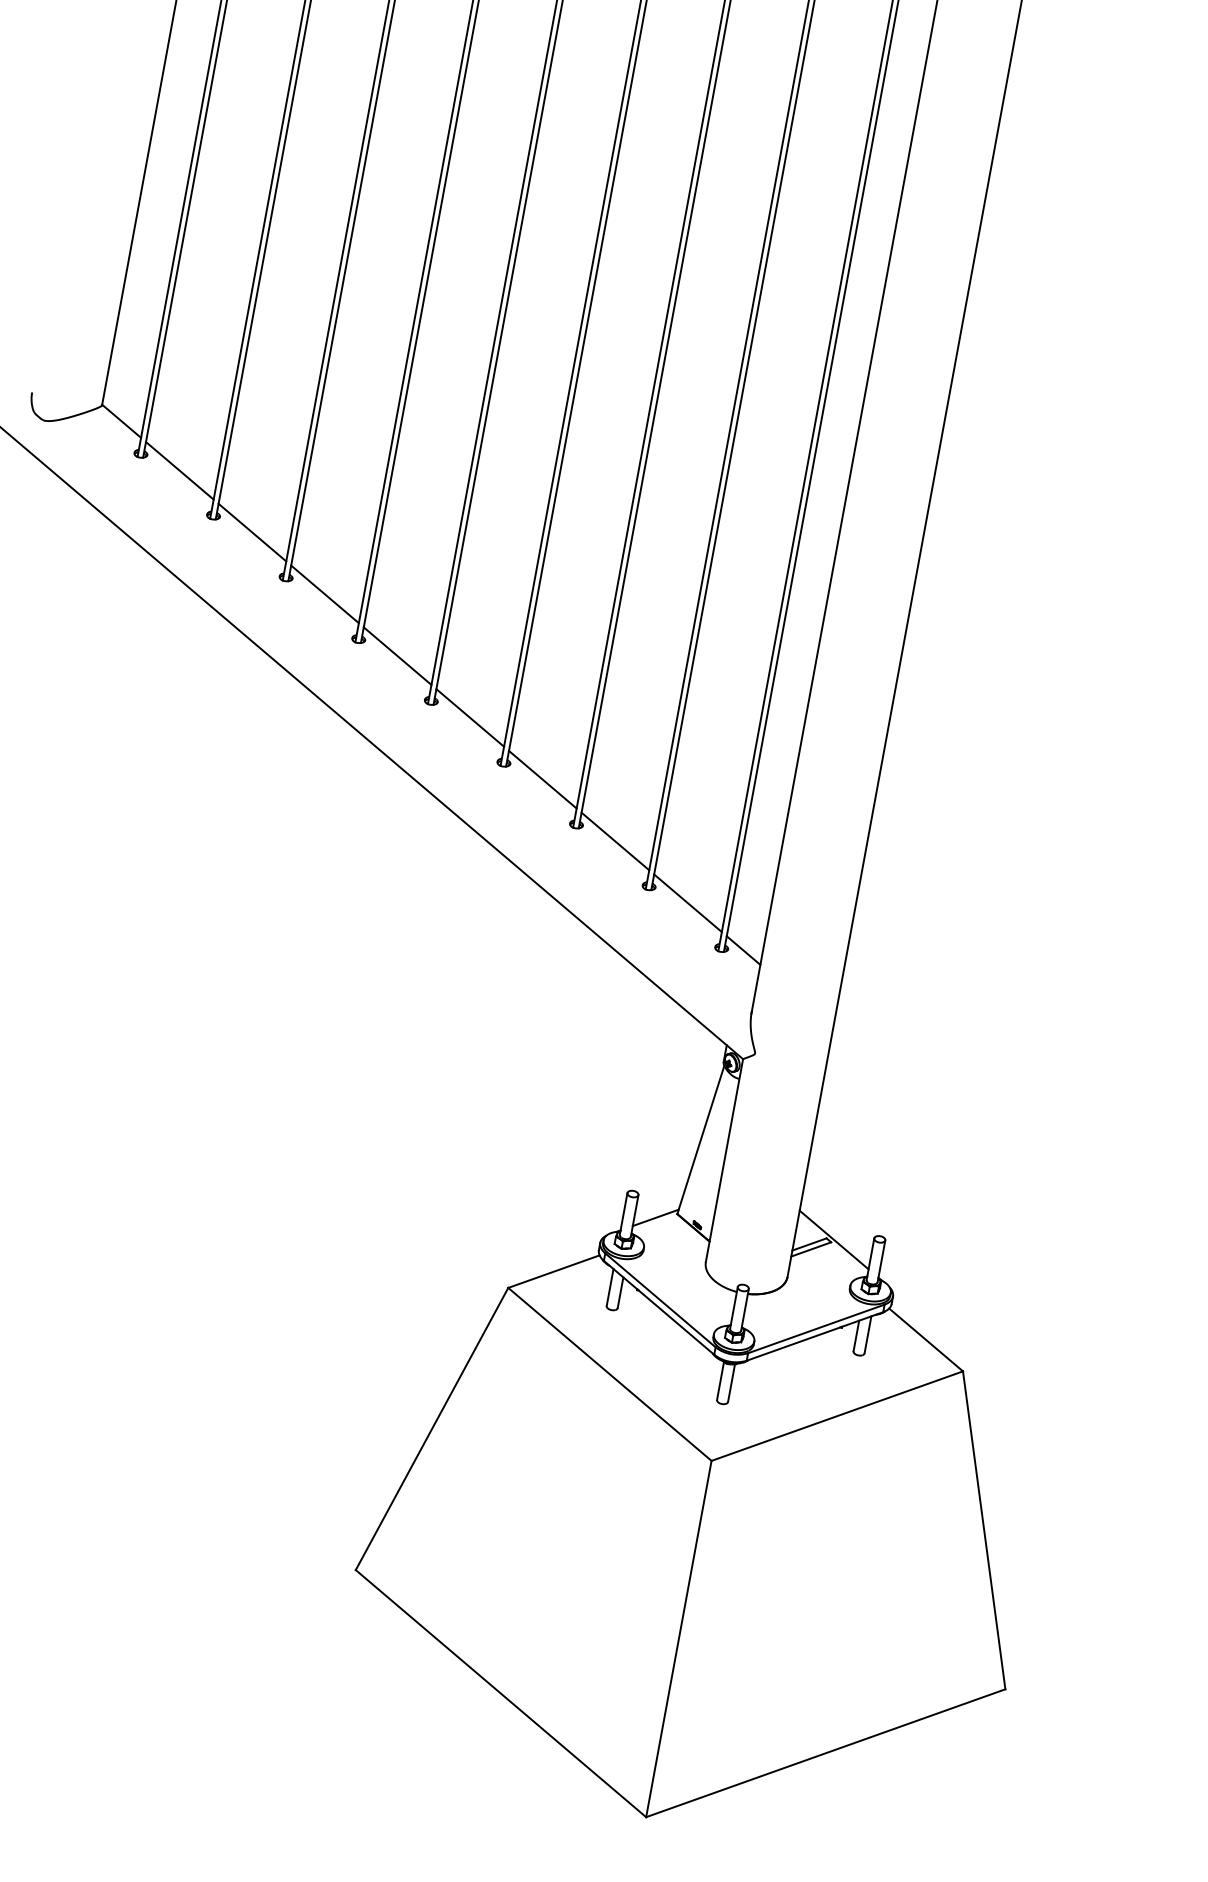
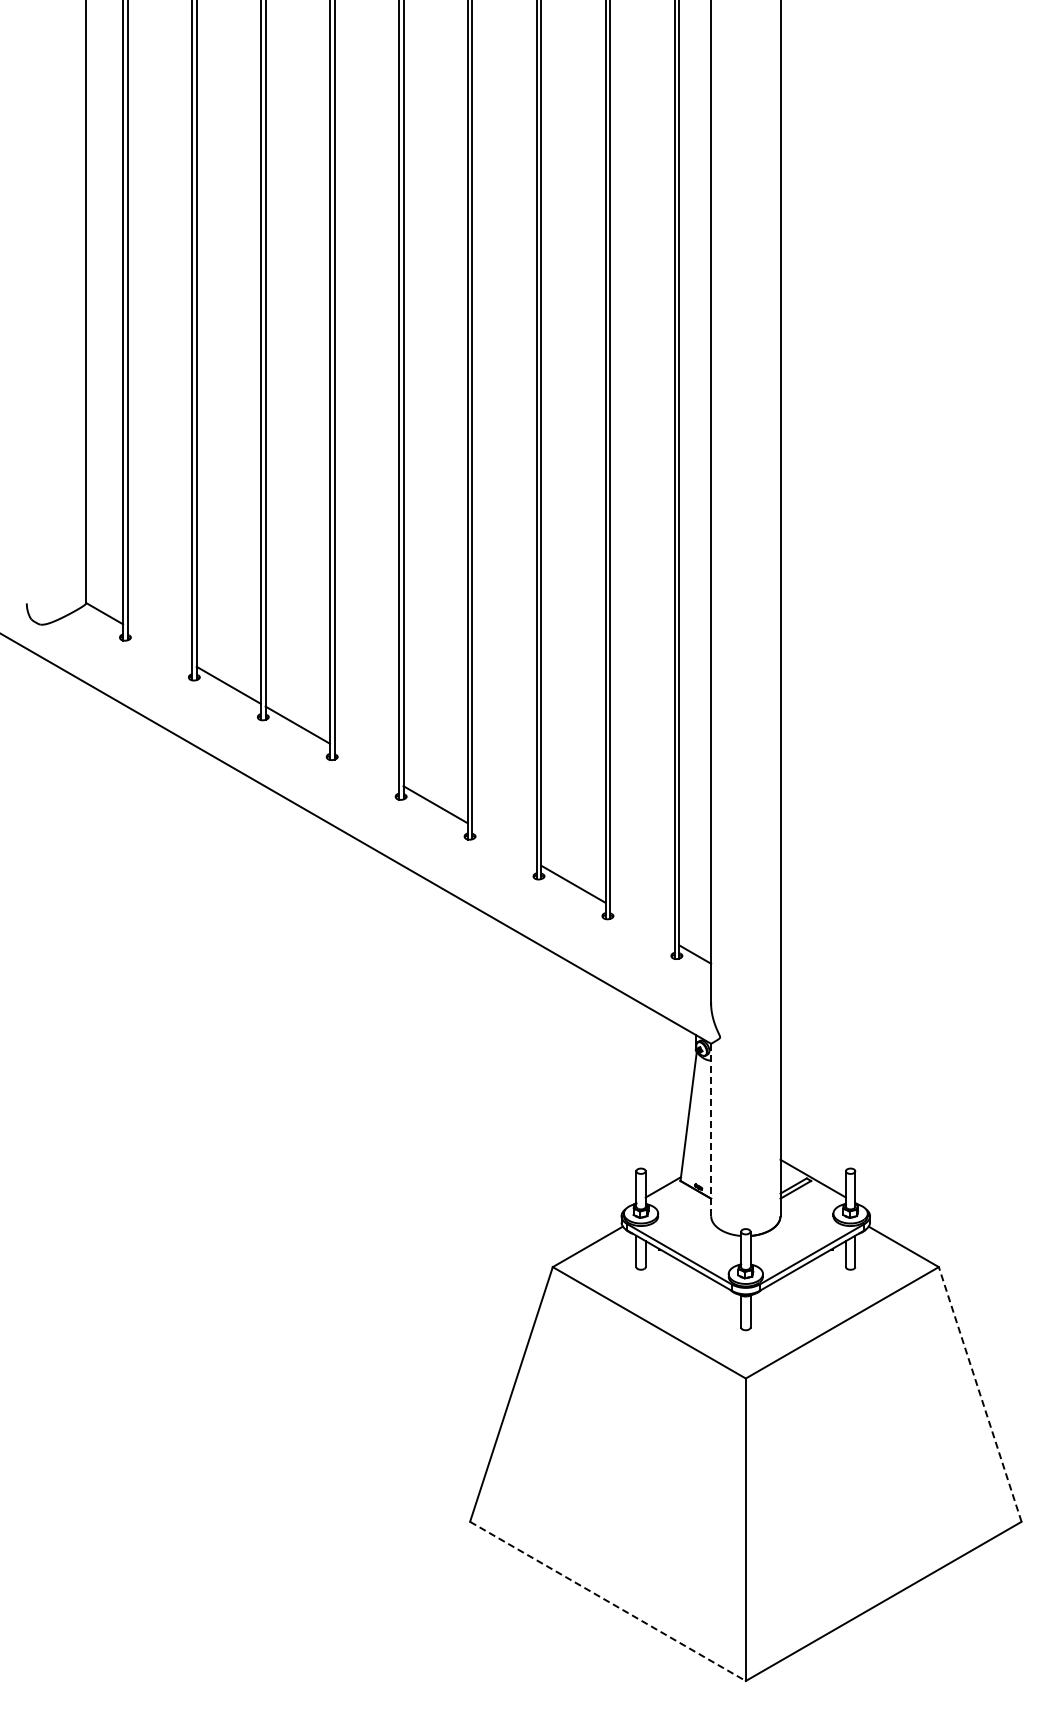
line: (179, 470) -> (159, 645), removed
line: (397, 655) -> (366, 764), removed
line: (542, 779) -> (504, 844), removed
line: (688, 902) -> (642, 923), removed
line: (724, 1161) -> (711, 1130), solid -> dashed
line: (984, 1530) -> (980, 1394), solid -> dashed
line: (501, 1693) -> (608, 1601), solid -> dashed

